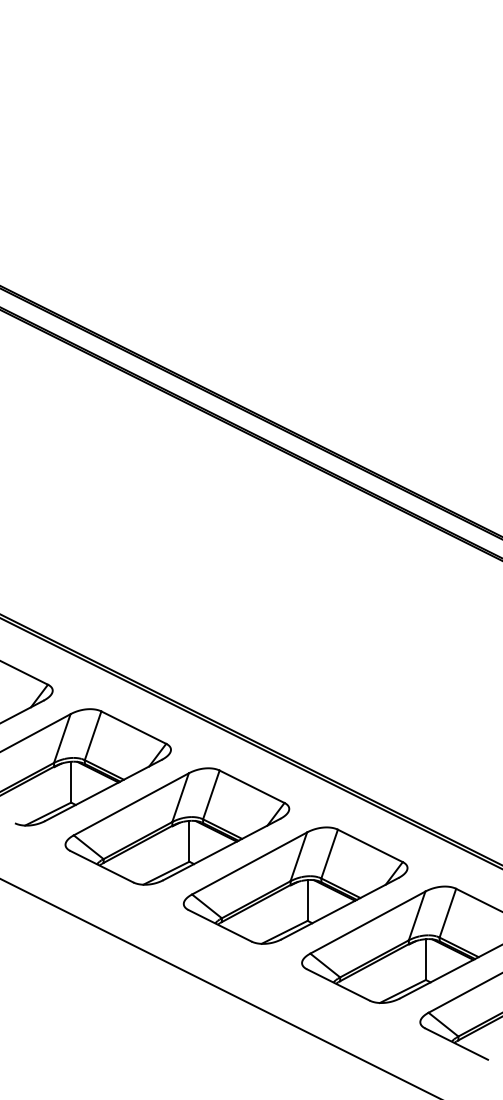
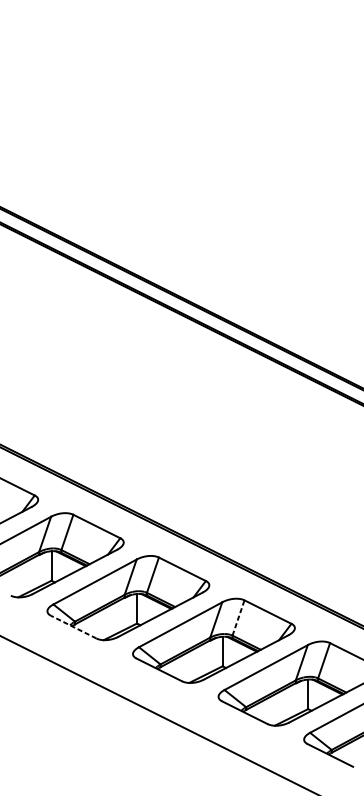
line: (329, 854) -> (238, 618), solid -> dashed
line: (101, 866) -> (73, 626), solid -> dashed

